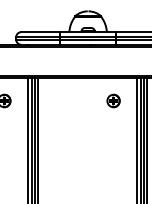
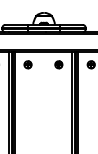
part: (59, 100) -> (27, 64), added

